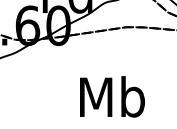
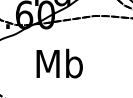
text: (112, 96) -> (59, 63), moved

